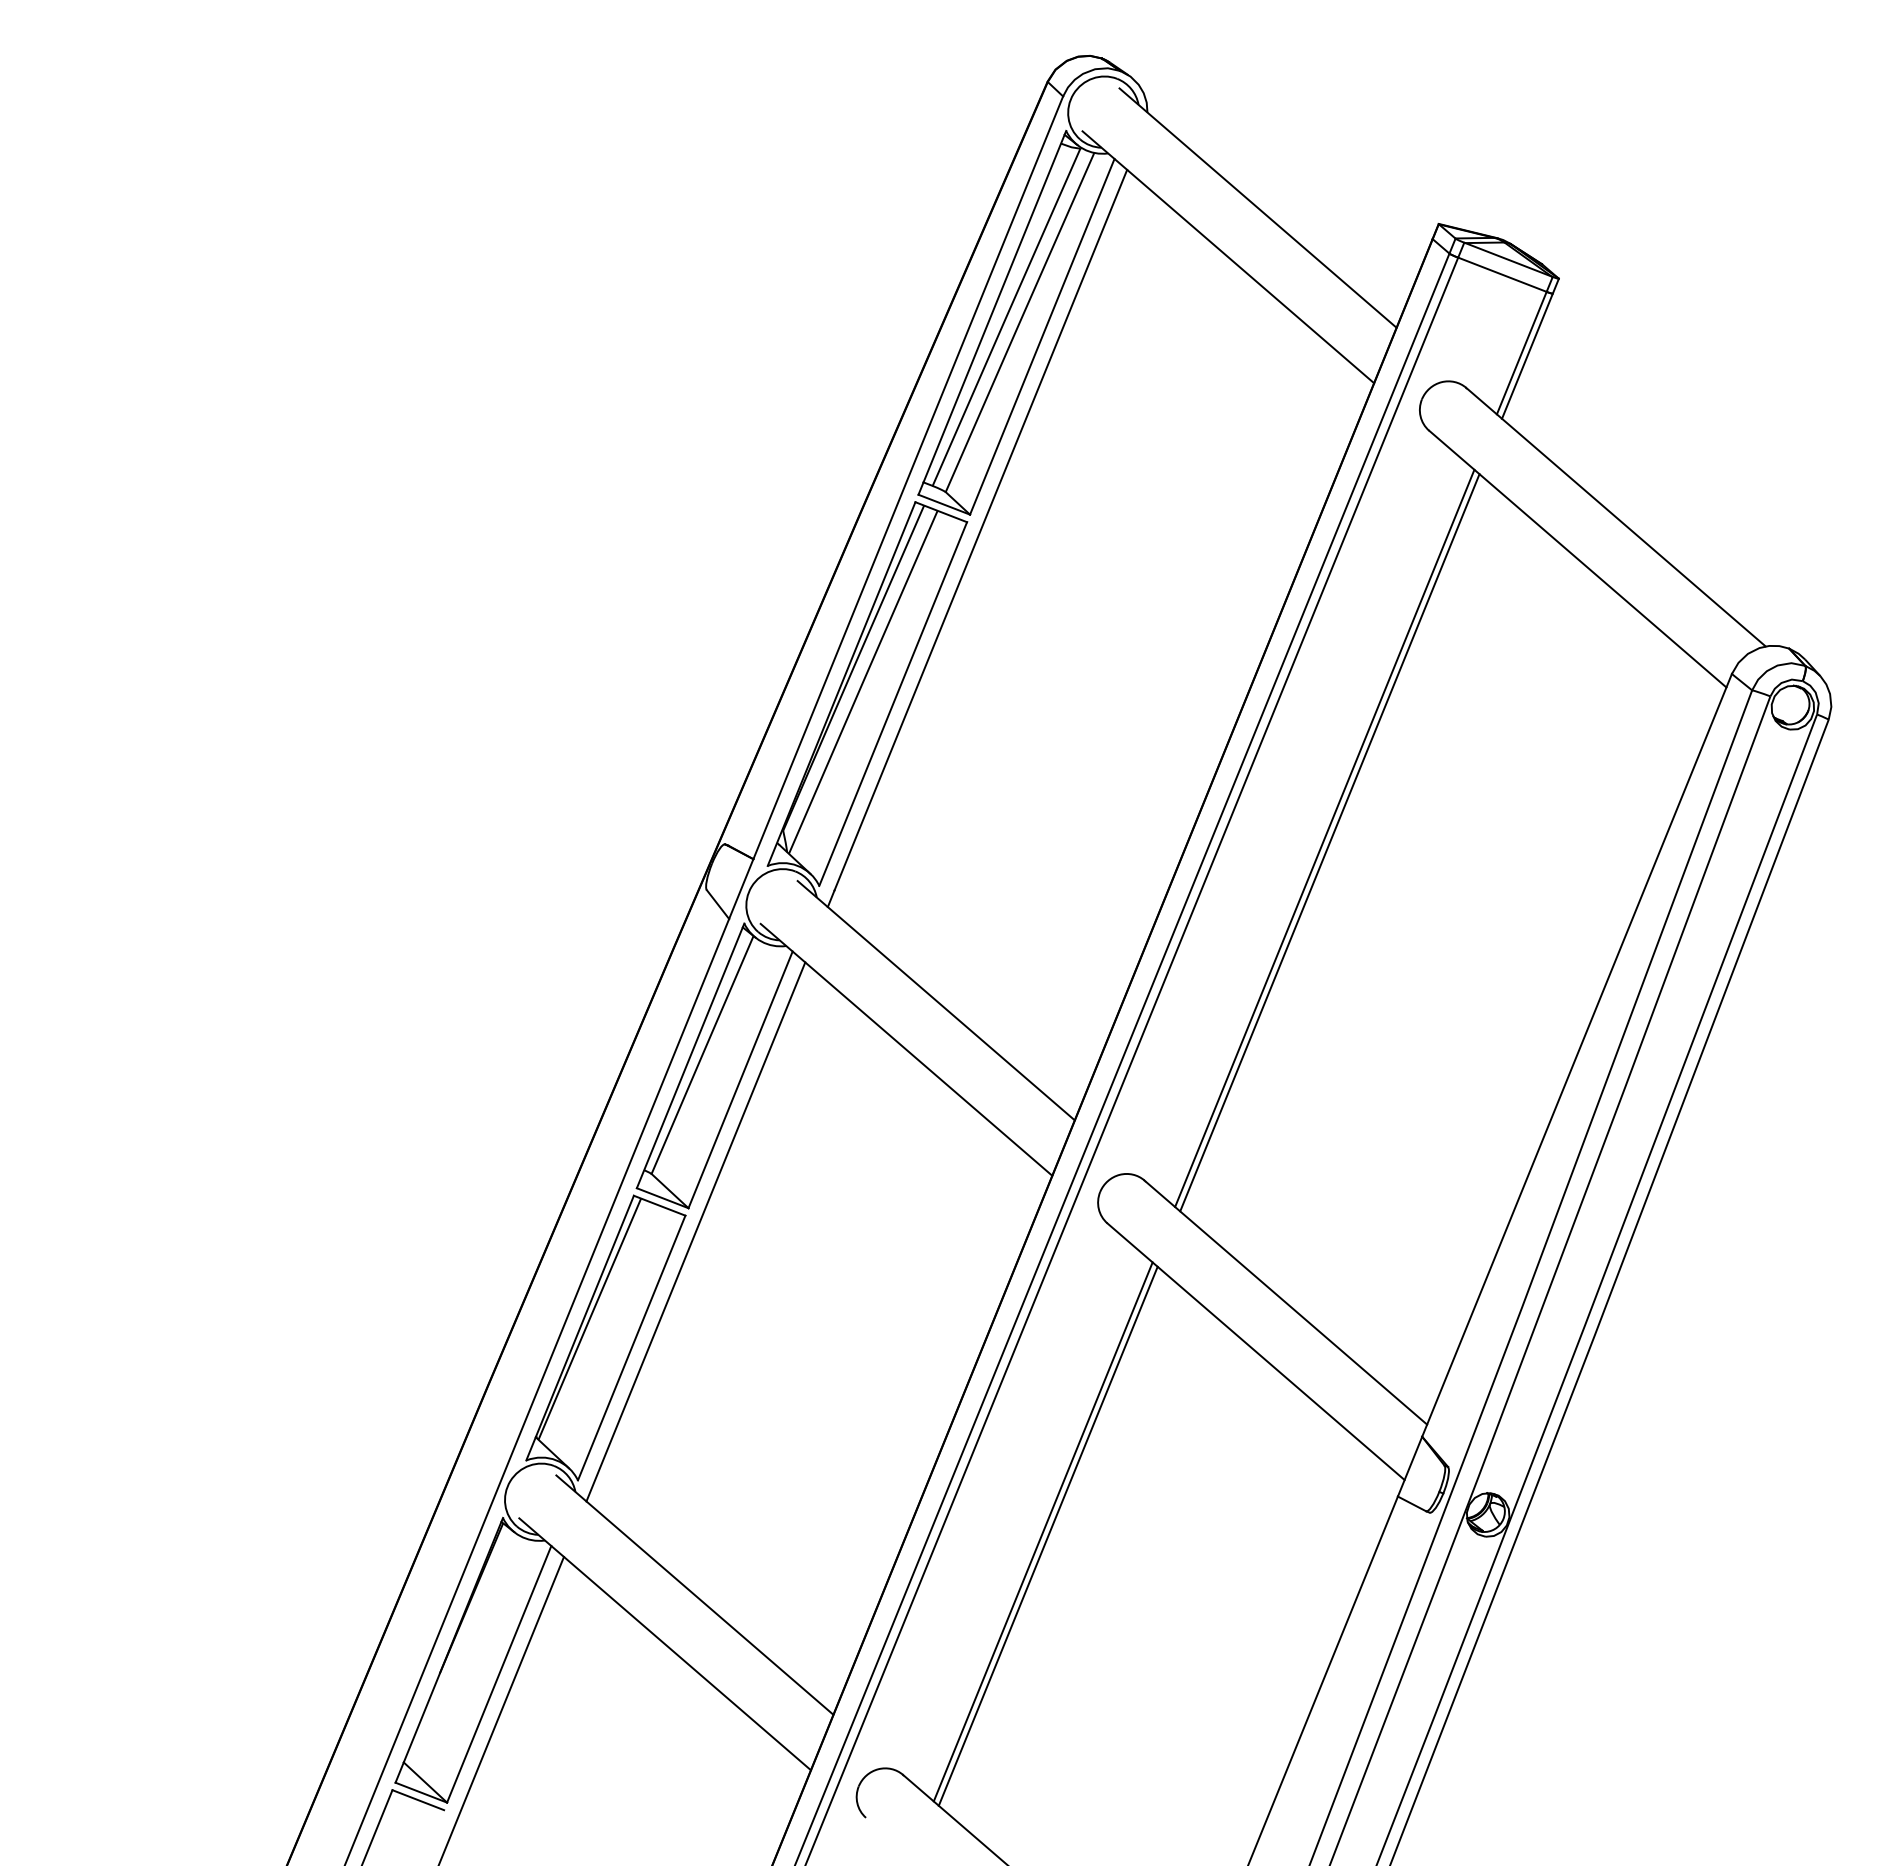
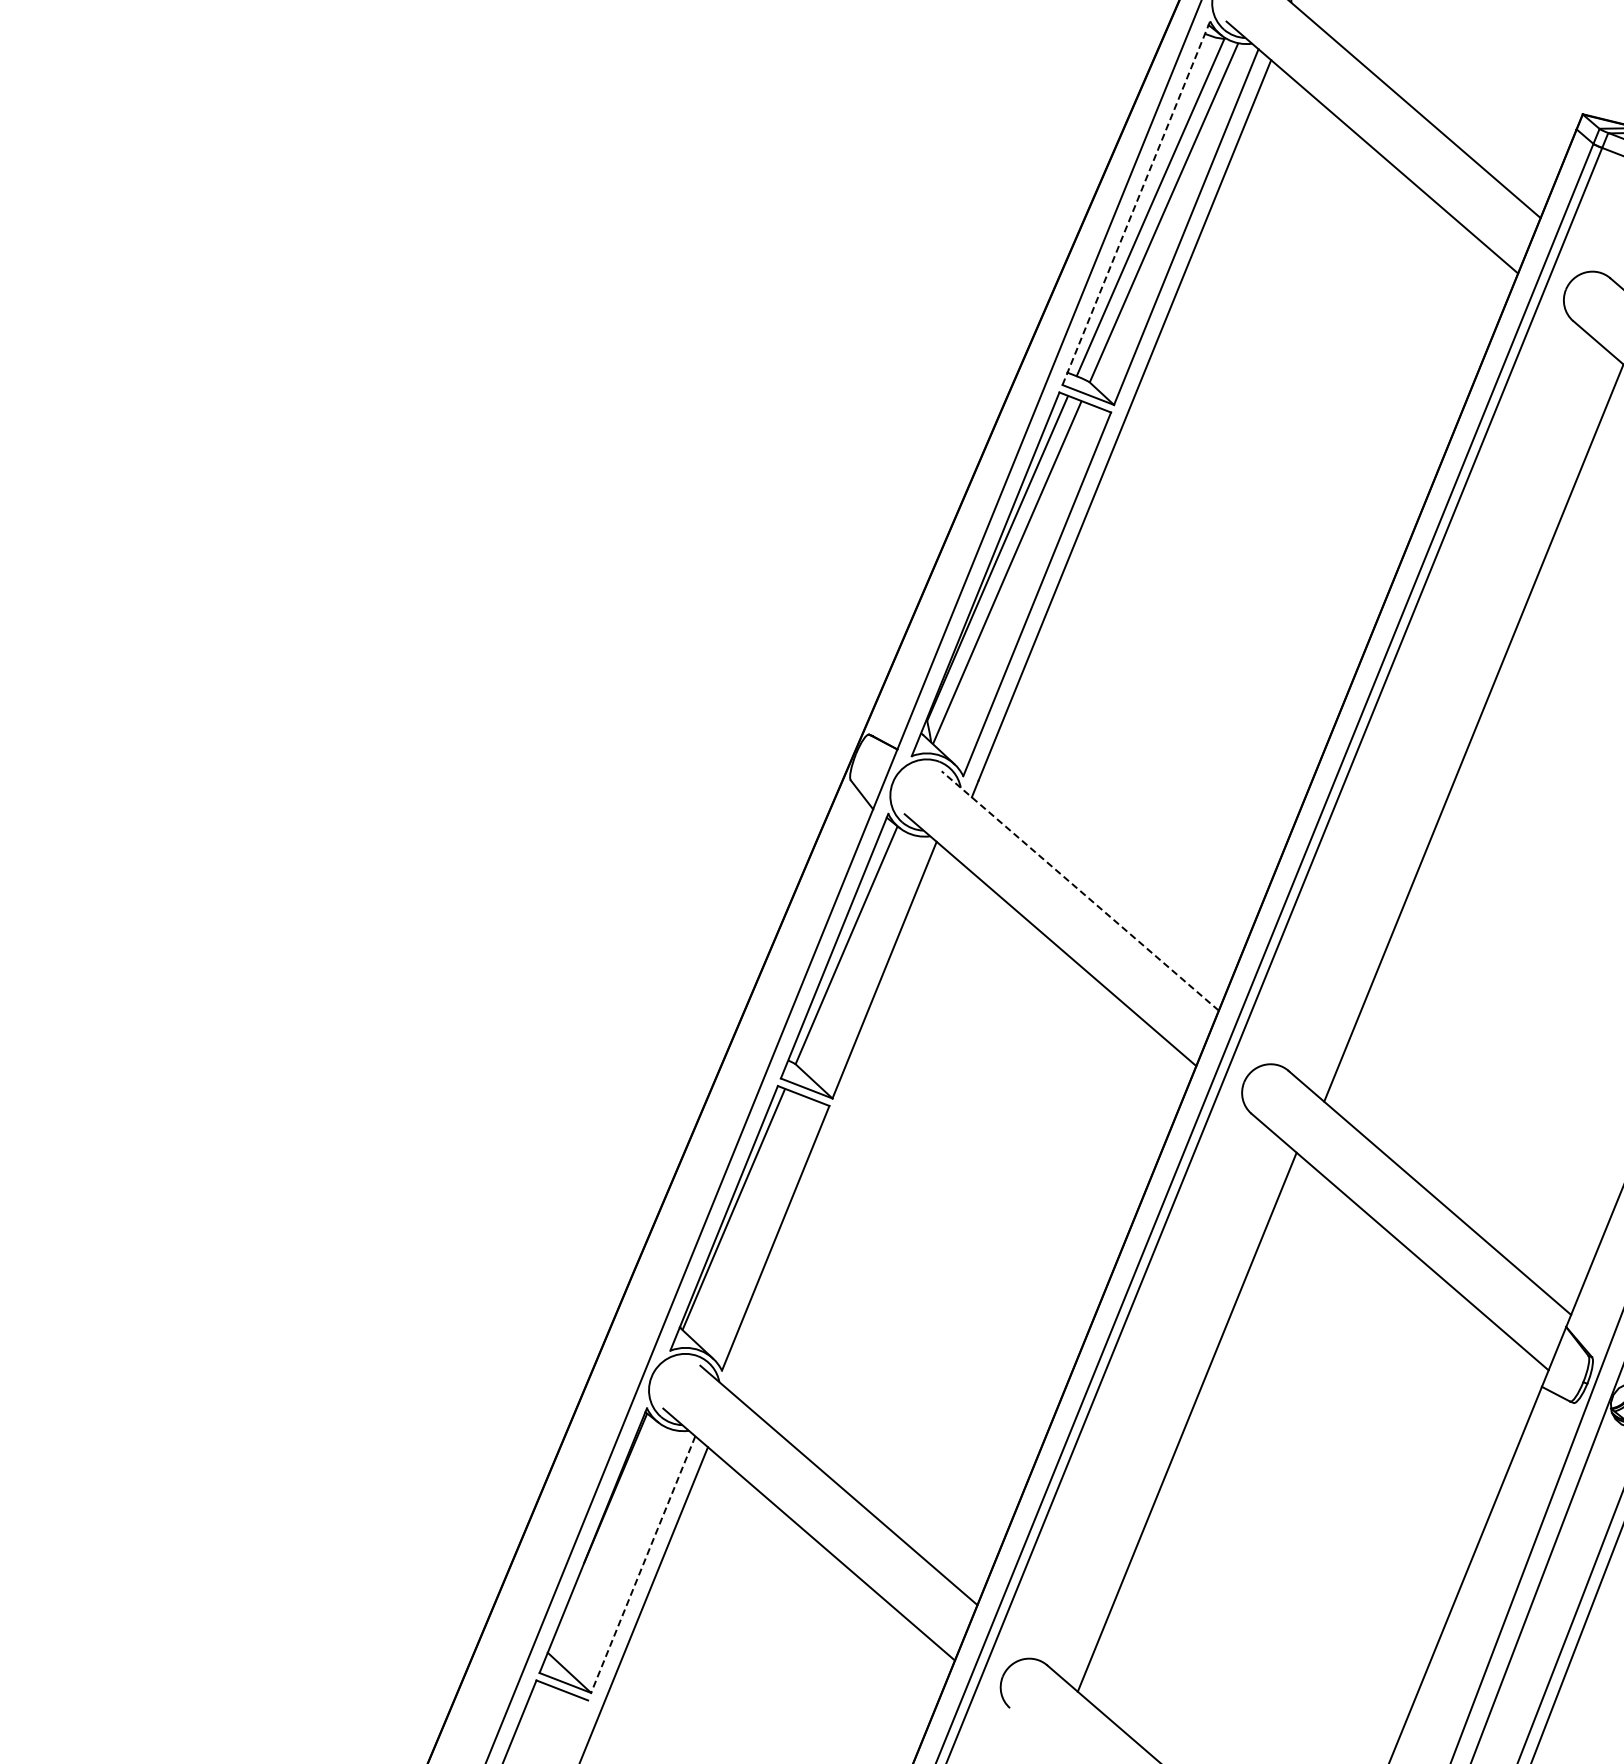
line: (992, 312) -> (1136, 202), solid -> dashed
line: (1324, 838) -> (1468, 728), removed
line: (935, 1000) -> (1079, 890), solid -> dashed
line: (695, 1231) -> (839, 1121), removed
line: (1047, 1535) -> (1191, 1425), removed
line: (499, 1674) -> (643, 1564), solid -> dashed

